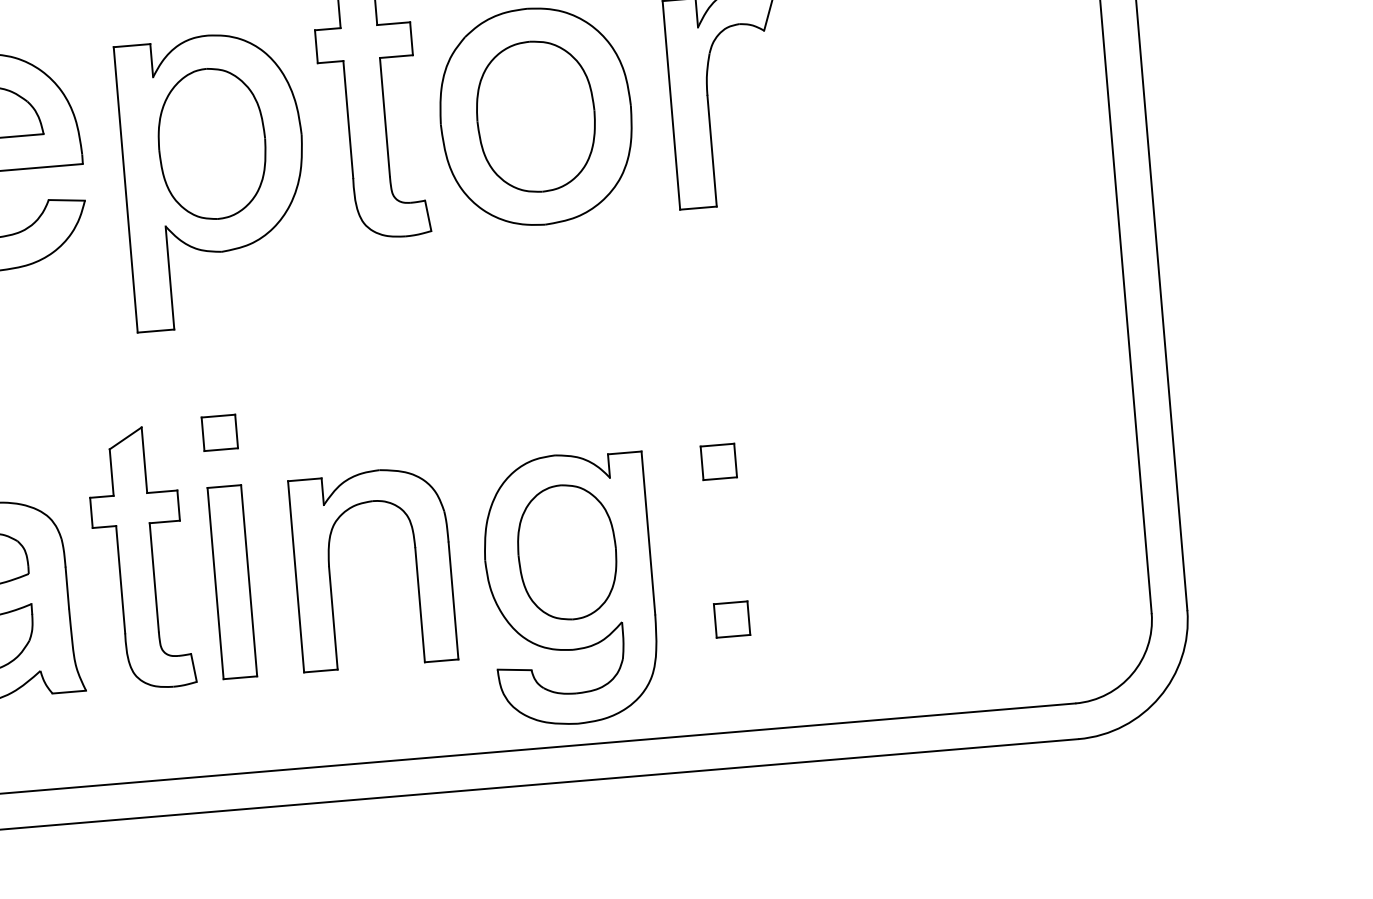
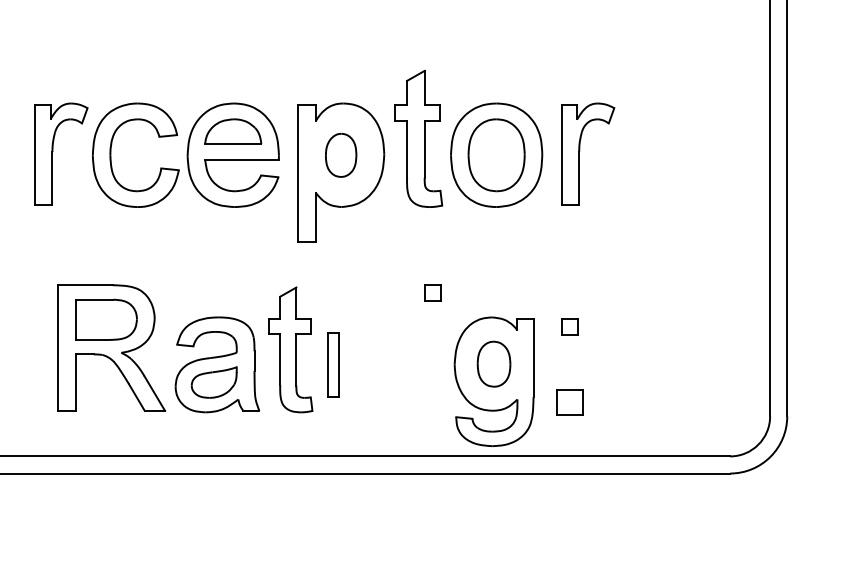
part: (210, 144) -> (340, 155), size x0.6
part: (217, 431) -> (432, 292), moved
part: (566, 553) -> (493, 364), size x0.7
part: (331, 560) -> (381, 358), removed
part: (230, 581) -> (332, 364), size x0.7
part: (731, 619) -> (569, 402), size x1.6

